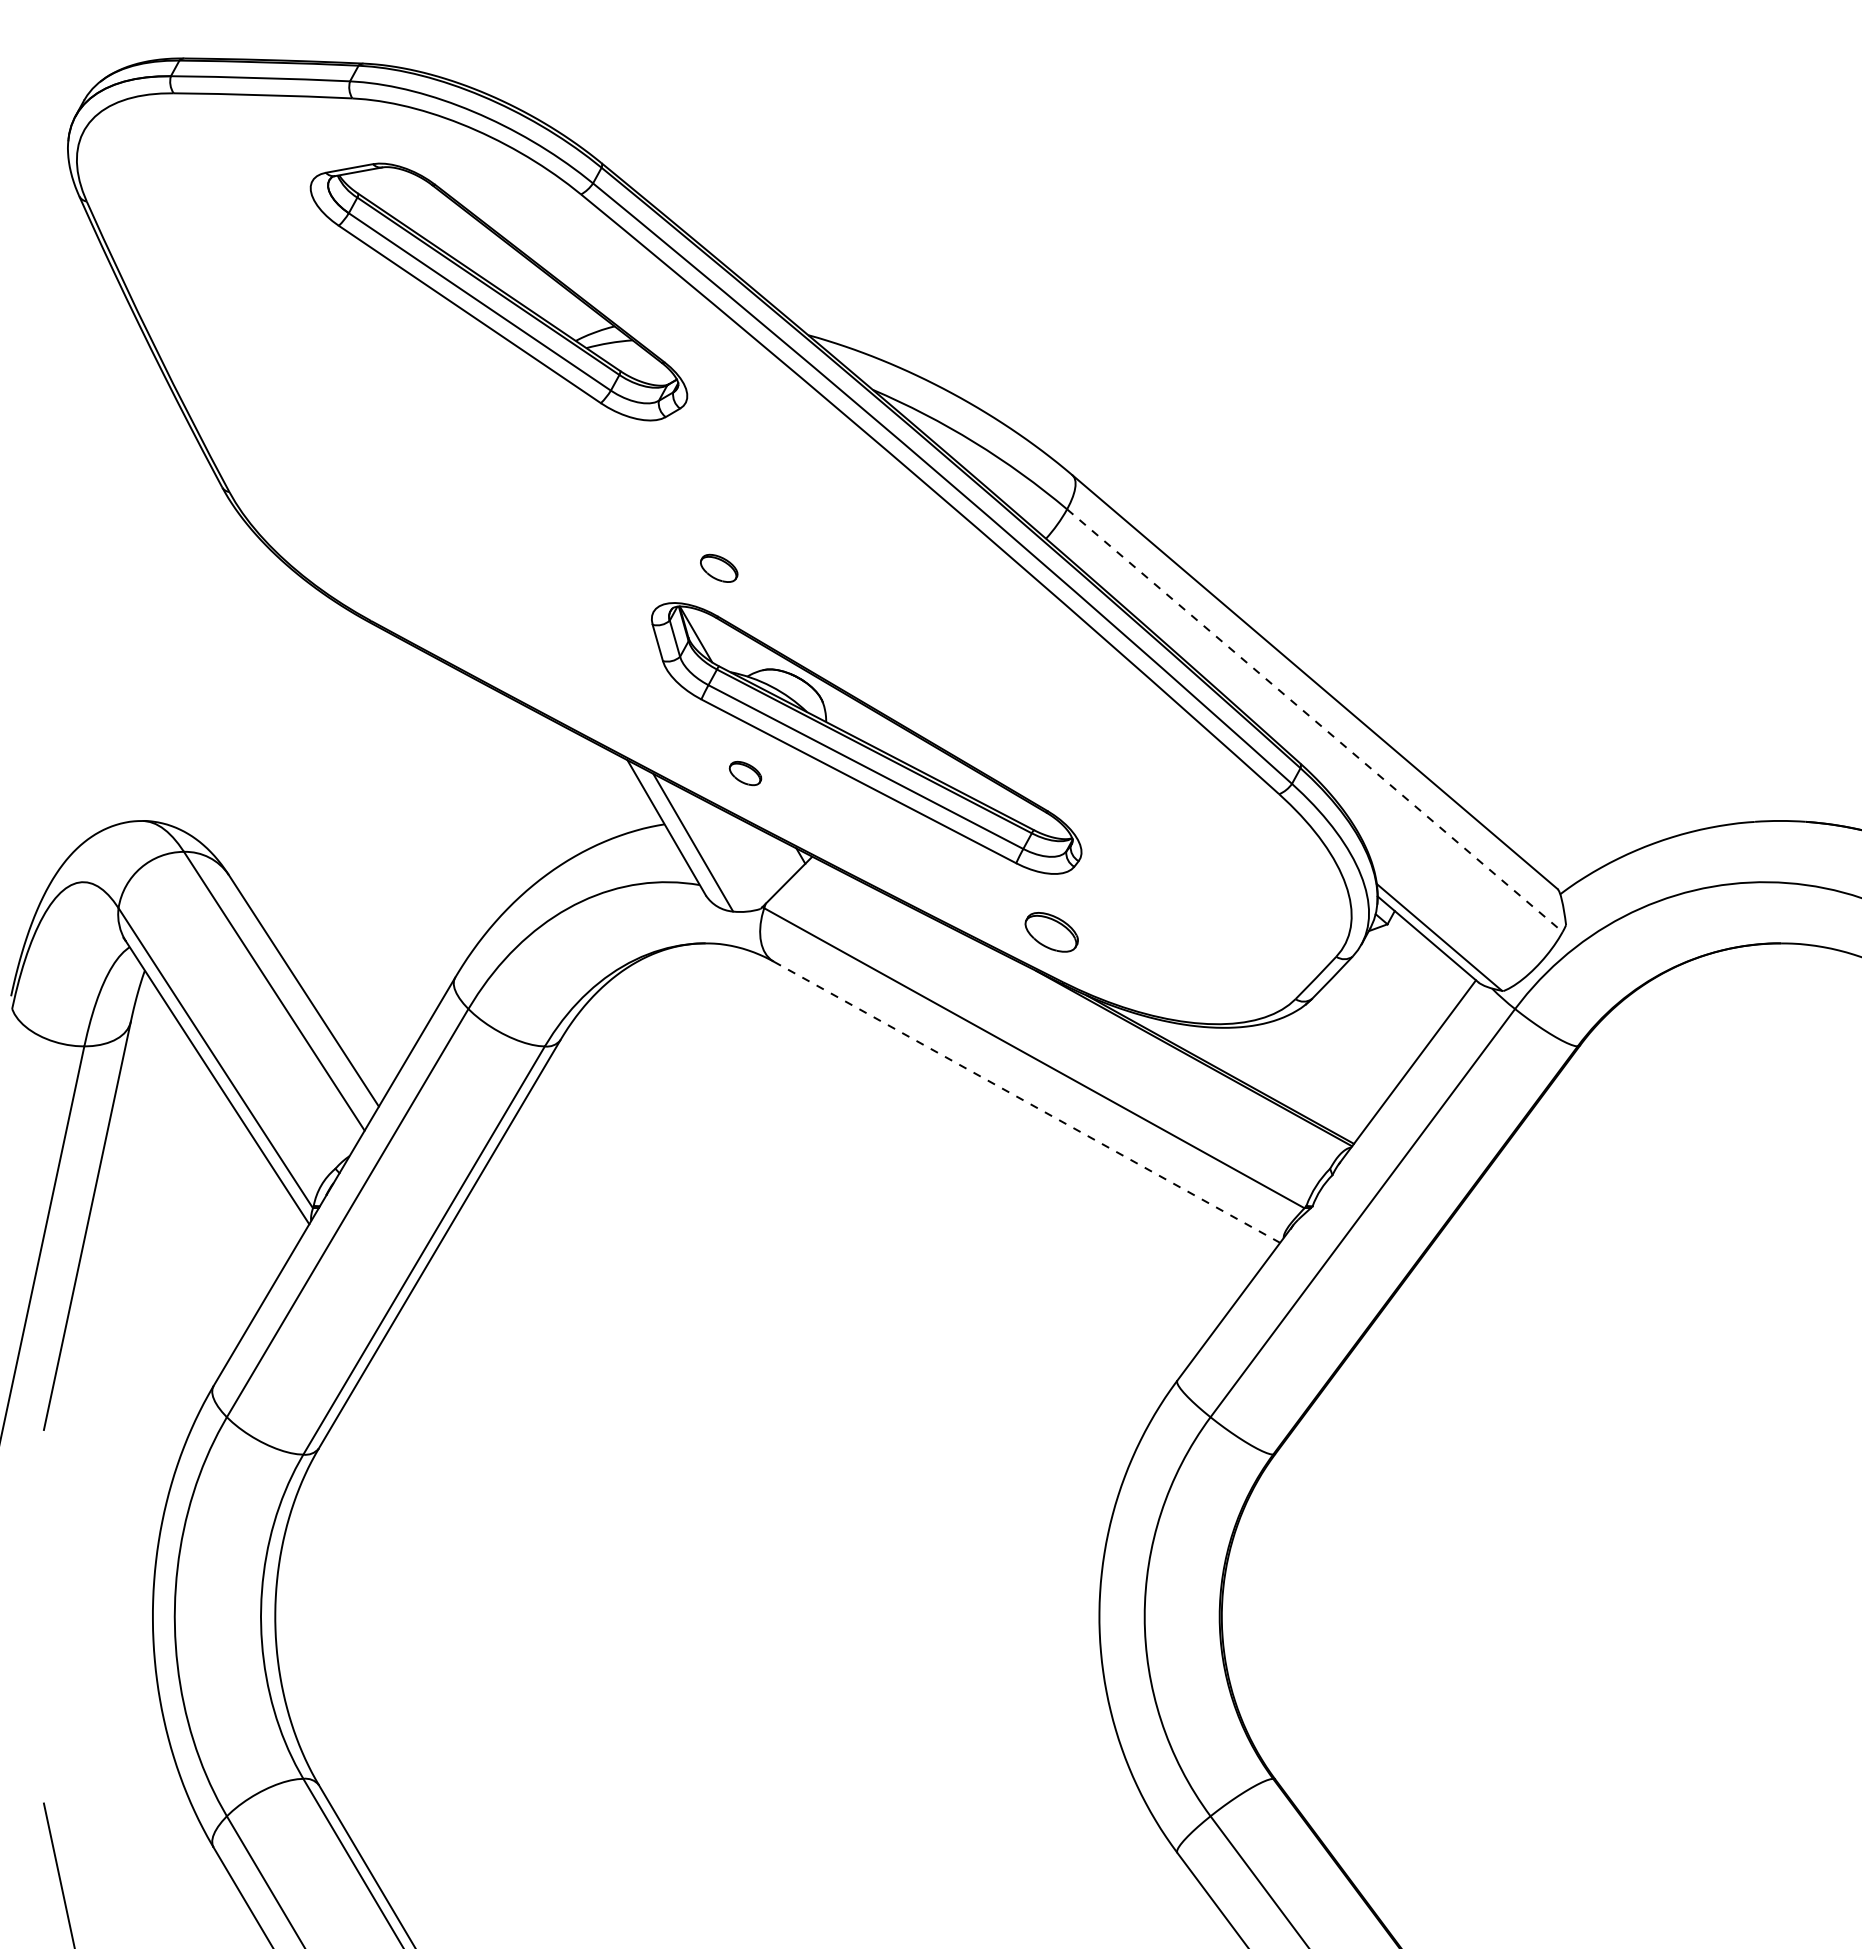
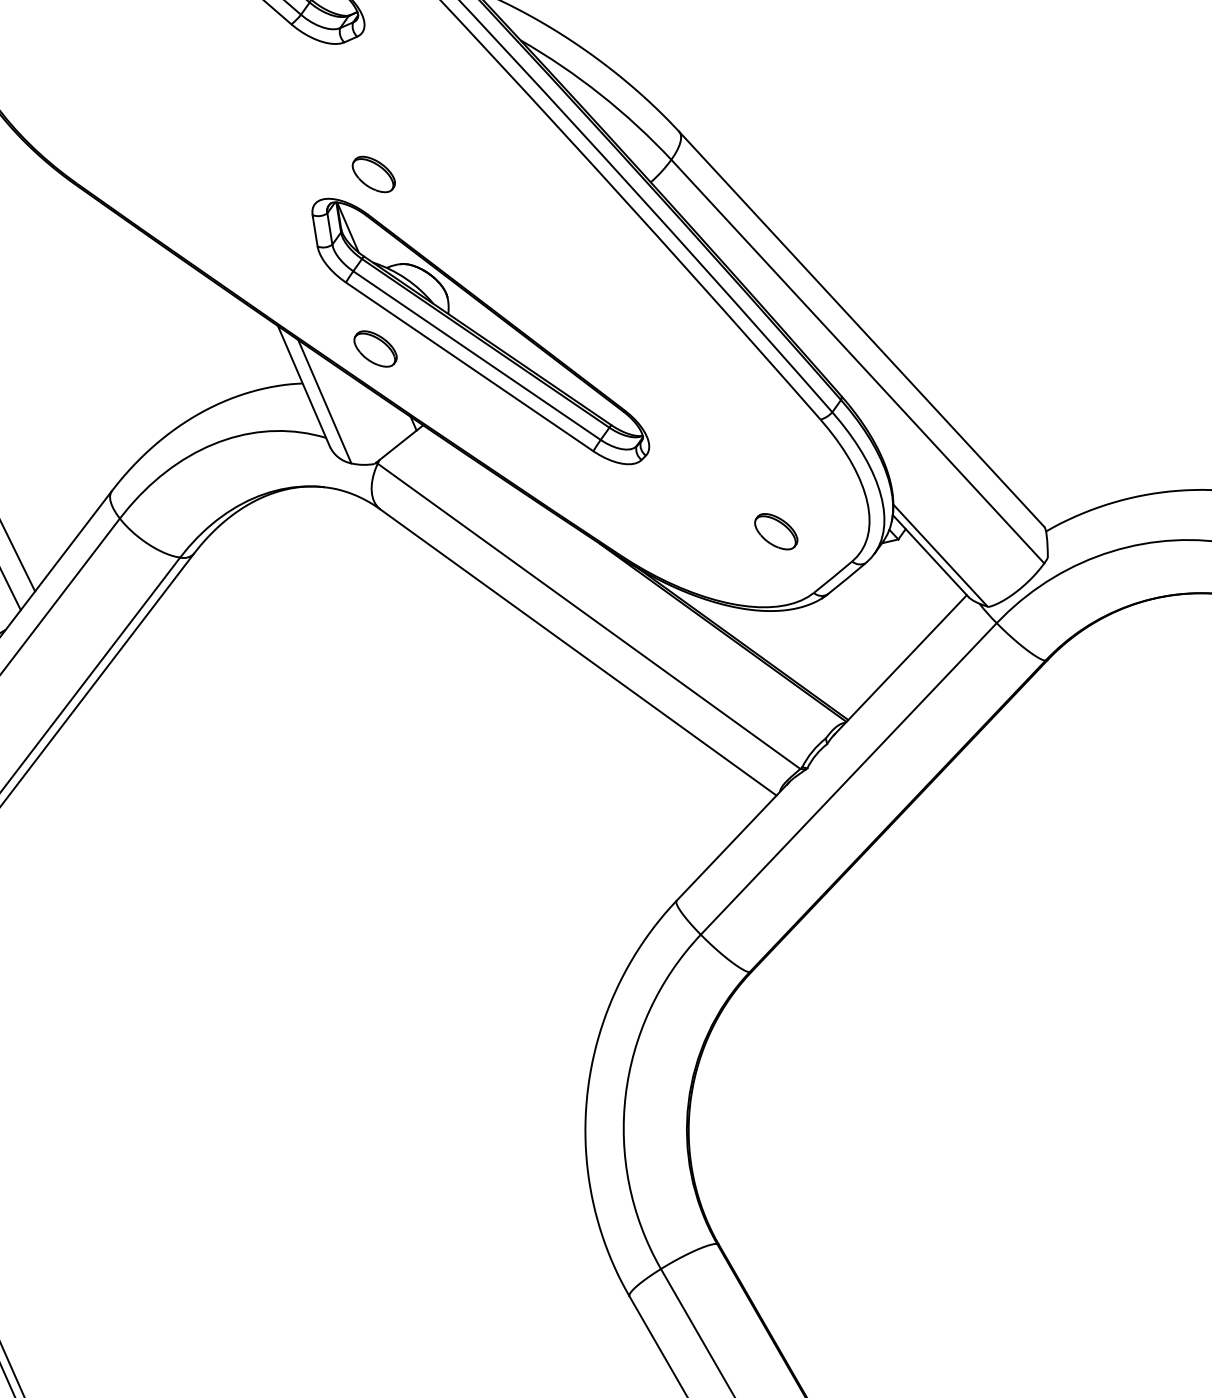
part: (719, 568) -> (374, 174), size x1.43
line: (1314, 720) -> (857, 361), dashed -> solid
part: (745, 773) -> (375, 348), size x1.67
part: (1051, 932) -> (776, 531), moved
line: (1026, 1102) -> (578, 652), dashed -> solid

